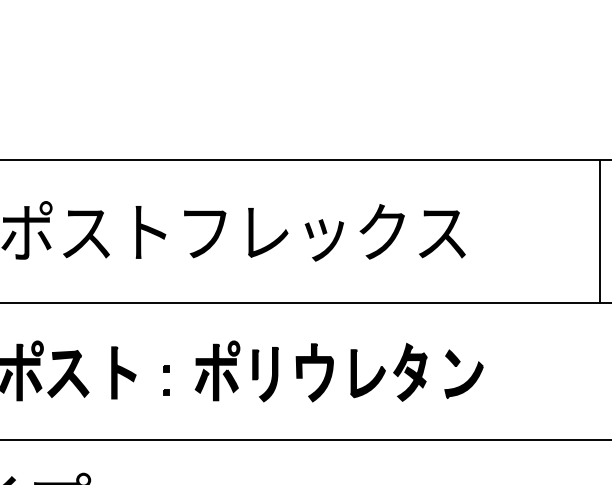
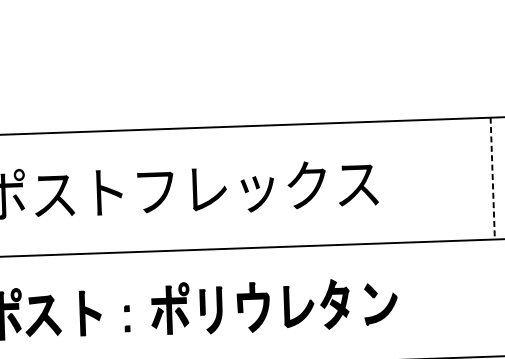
line: (599, 232) -> (492, 179), solid -> dashed

